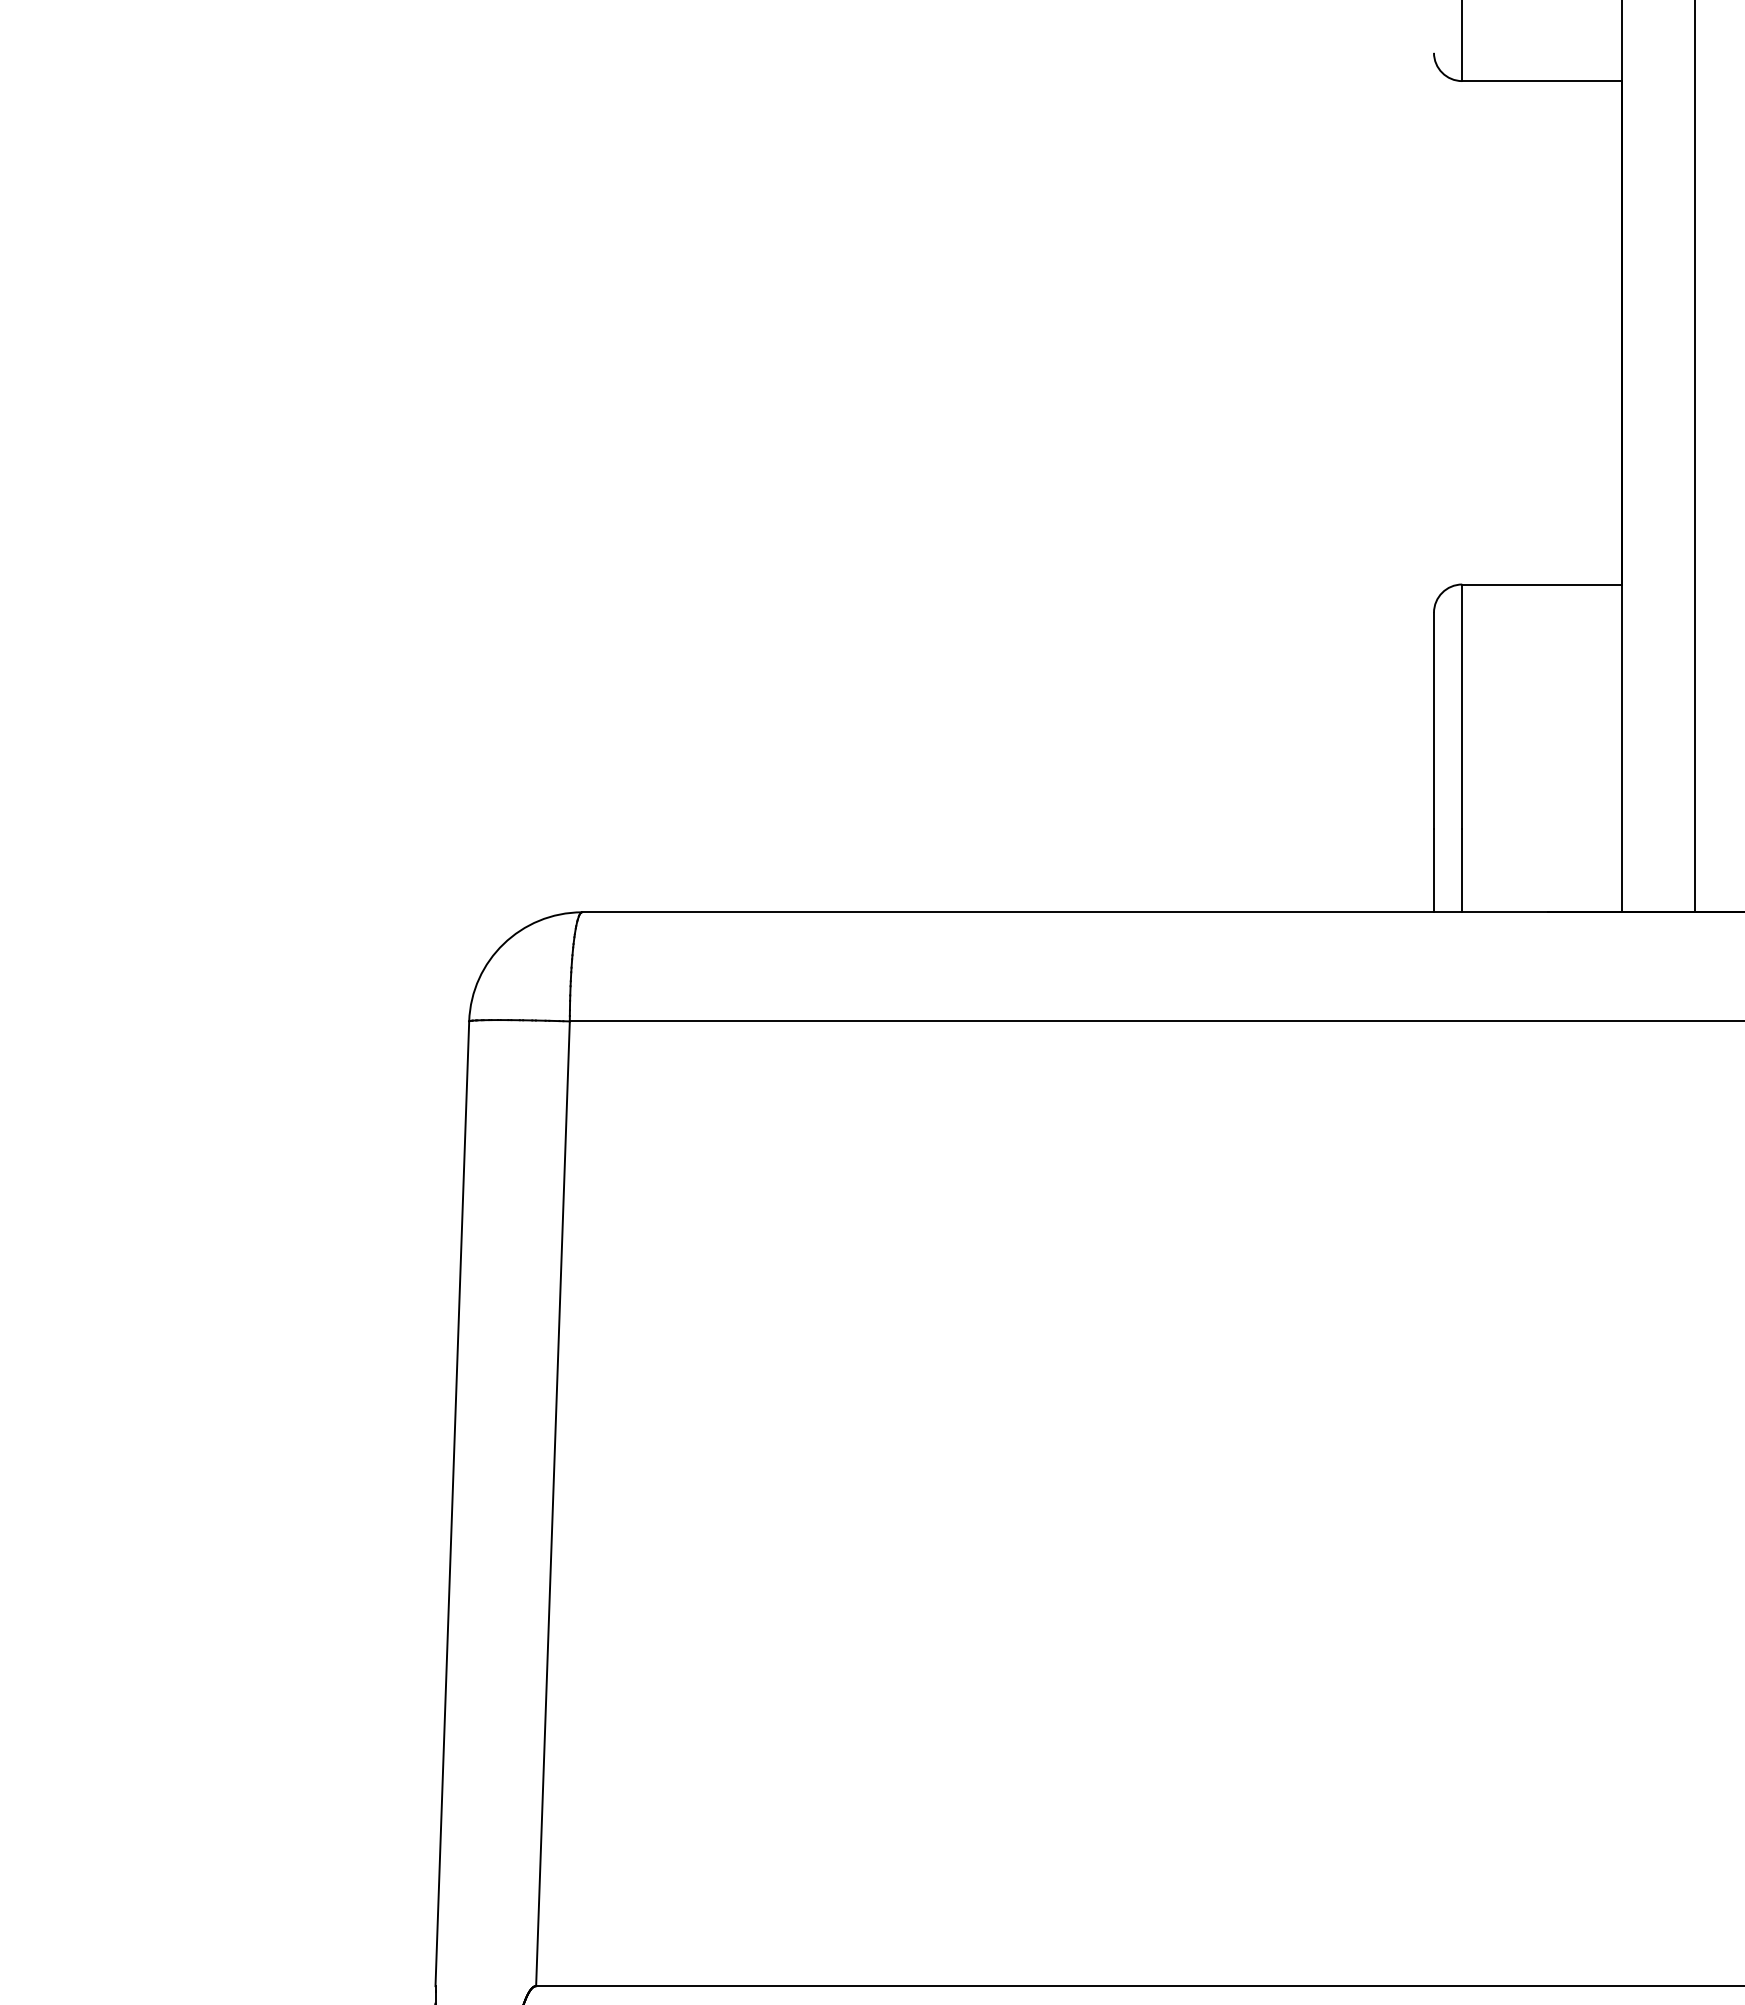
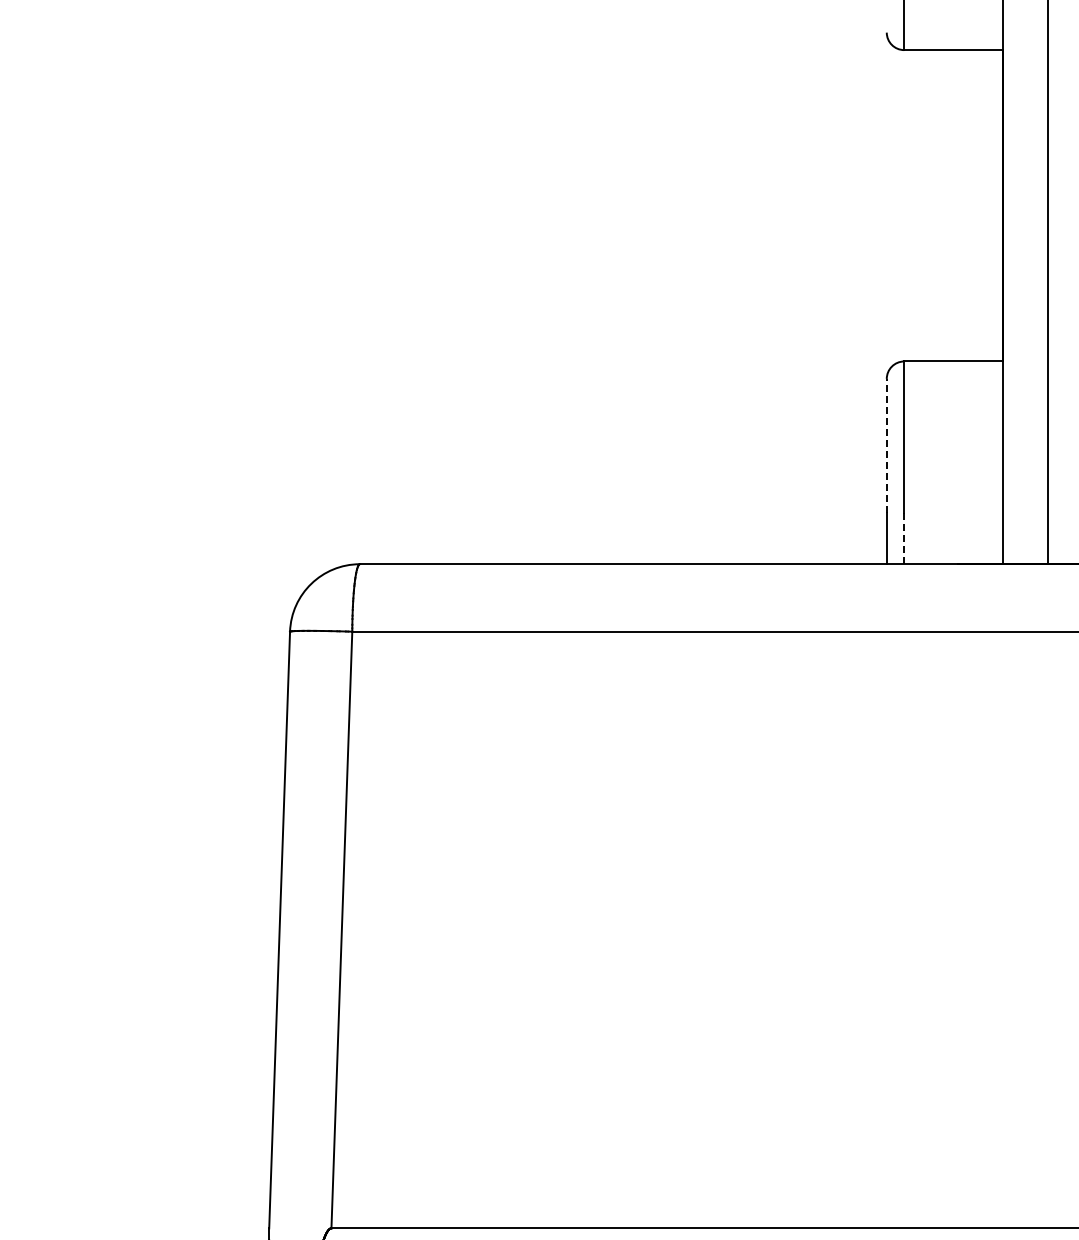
line: (1433, 720) -> (886, 445), solid -> dashed
line: (1462, 870) -> (904, 538), solid -> dashed

